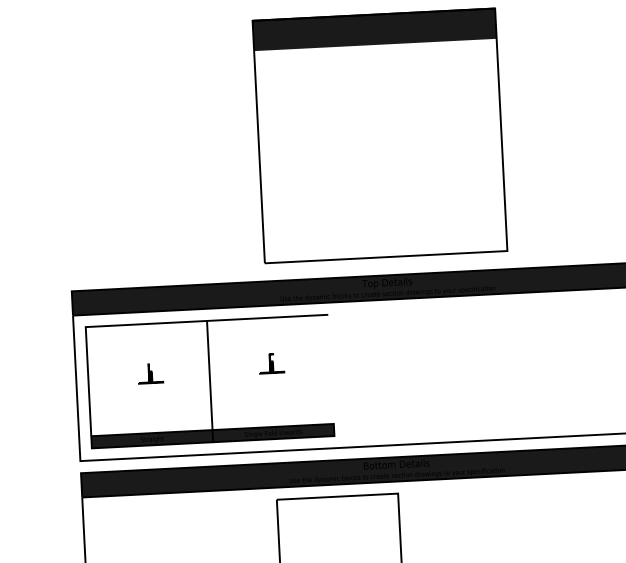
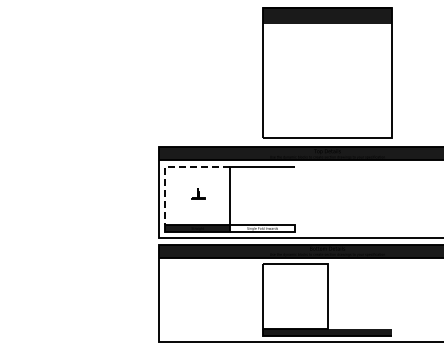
line: (89, 326) -> (167, 166), solid -> dashed
part: (271, 361) -> (263, 190), removed
fill: (273, 432) -> (262, 228), removed

